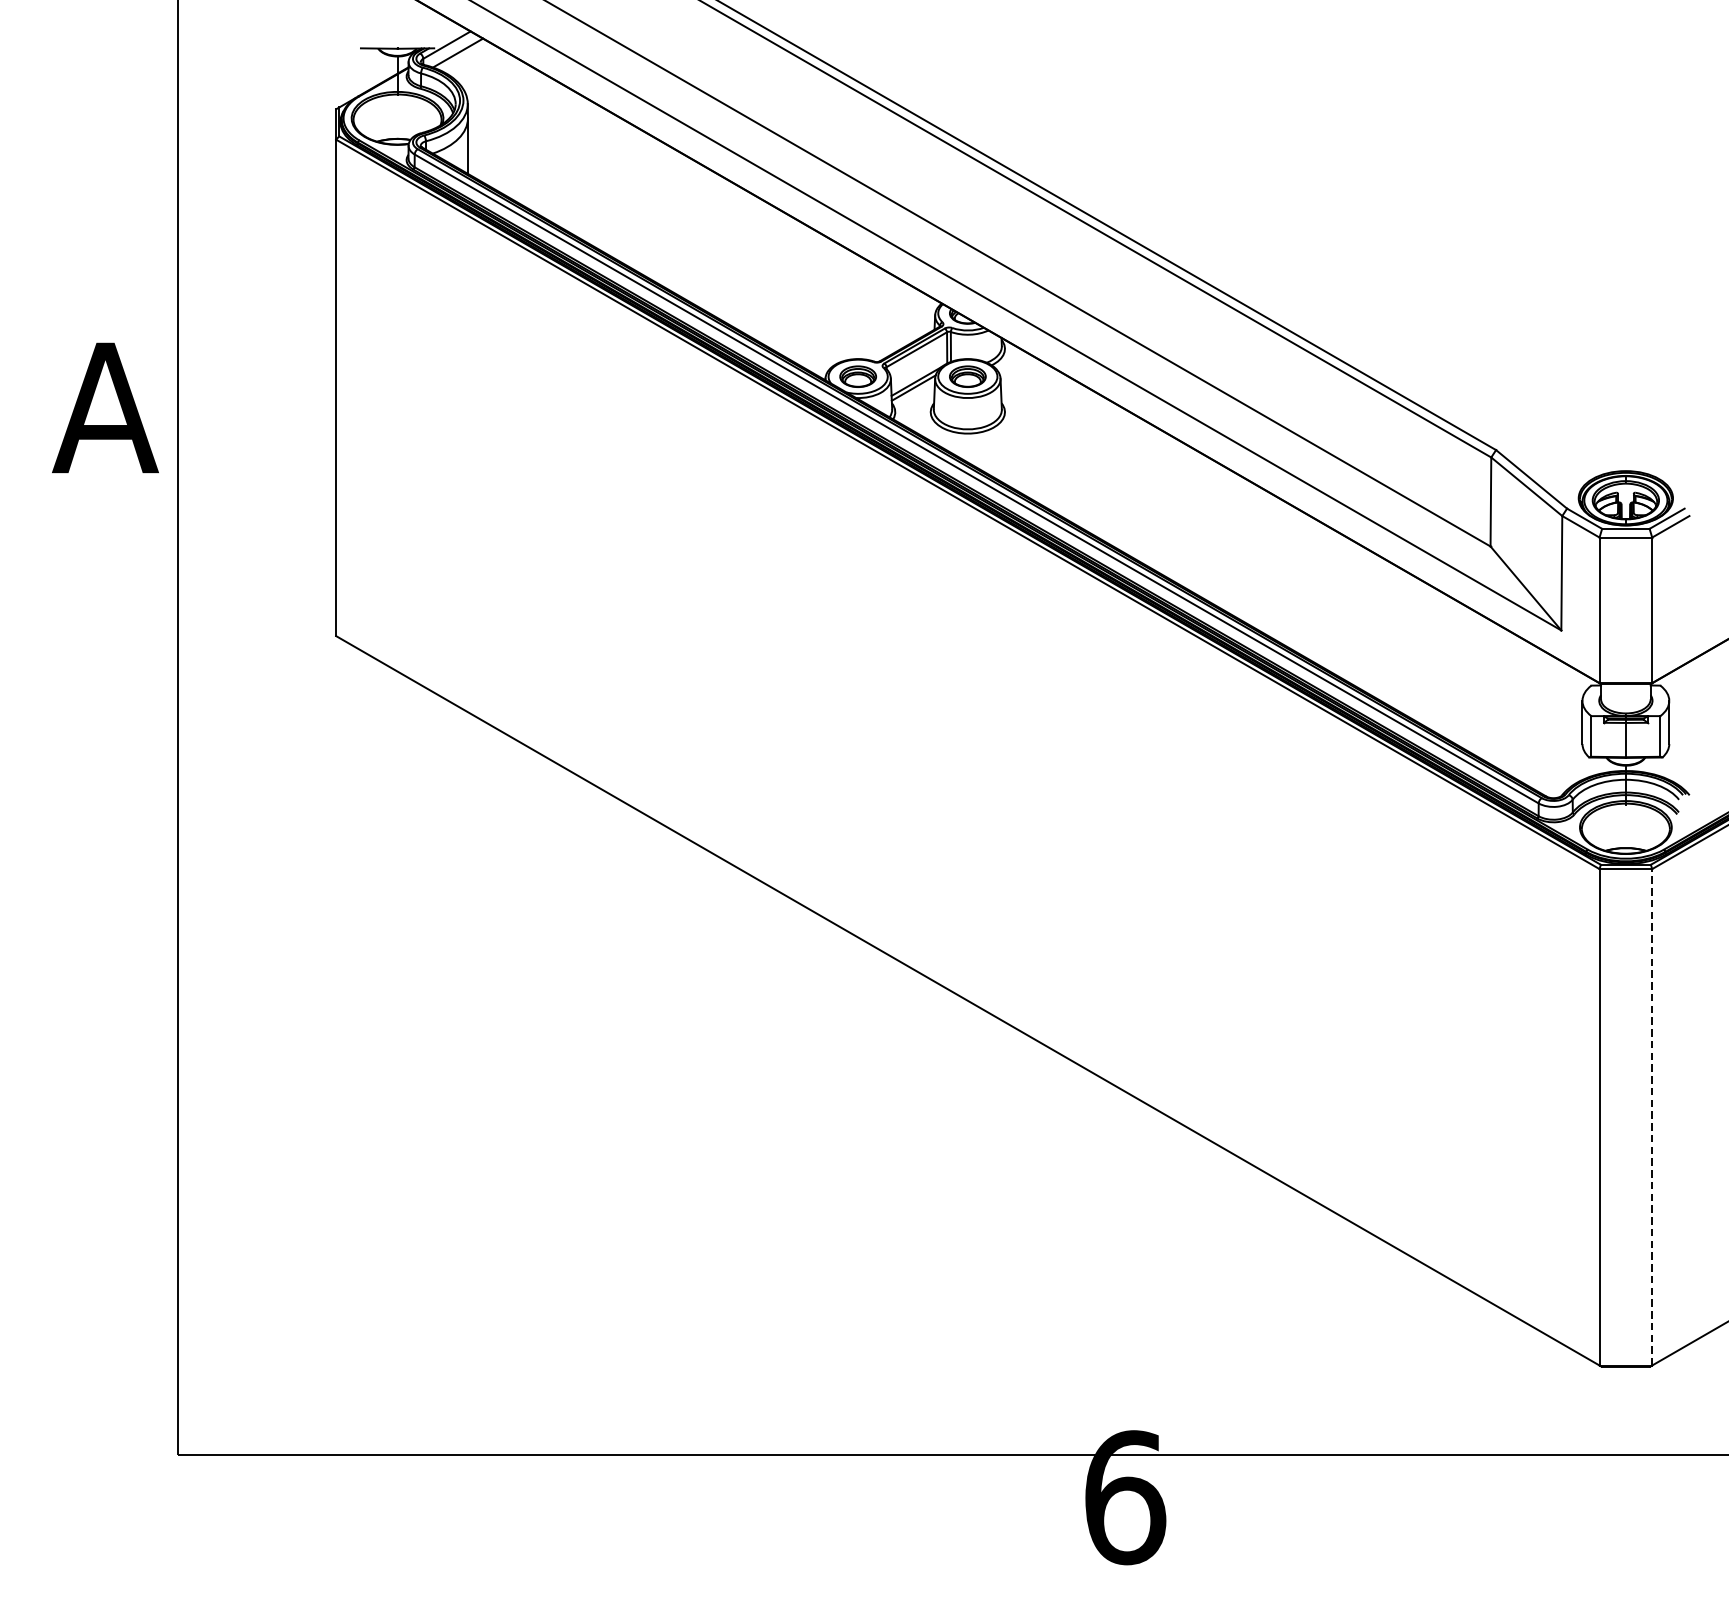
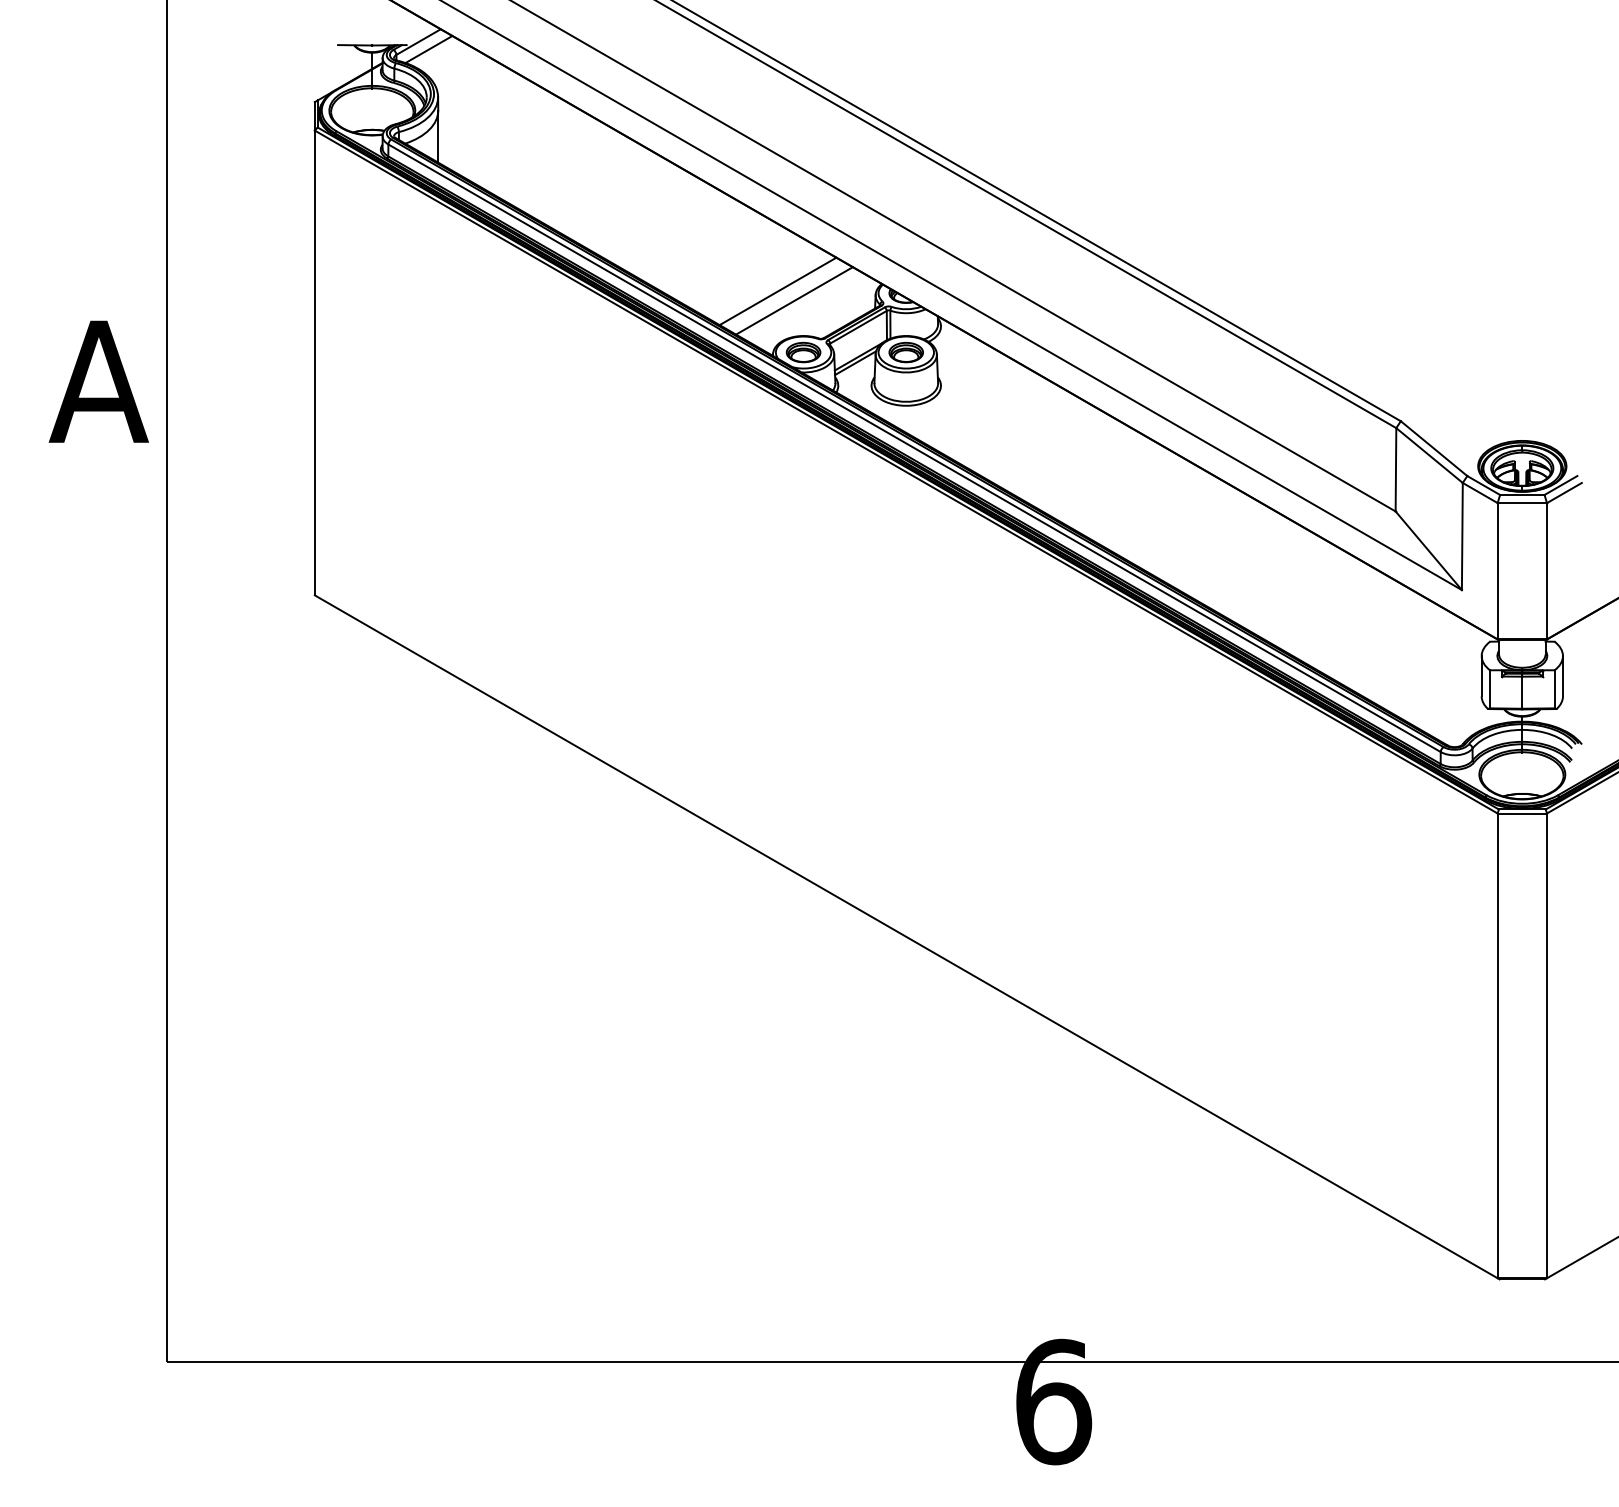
line: (830, 311) -> (777, 291), added
line: (848, 321) -> (794, 300), added
line: (1651, 1116) -> (1546, 1045), dashed -> solid

